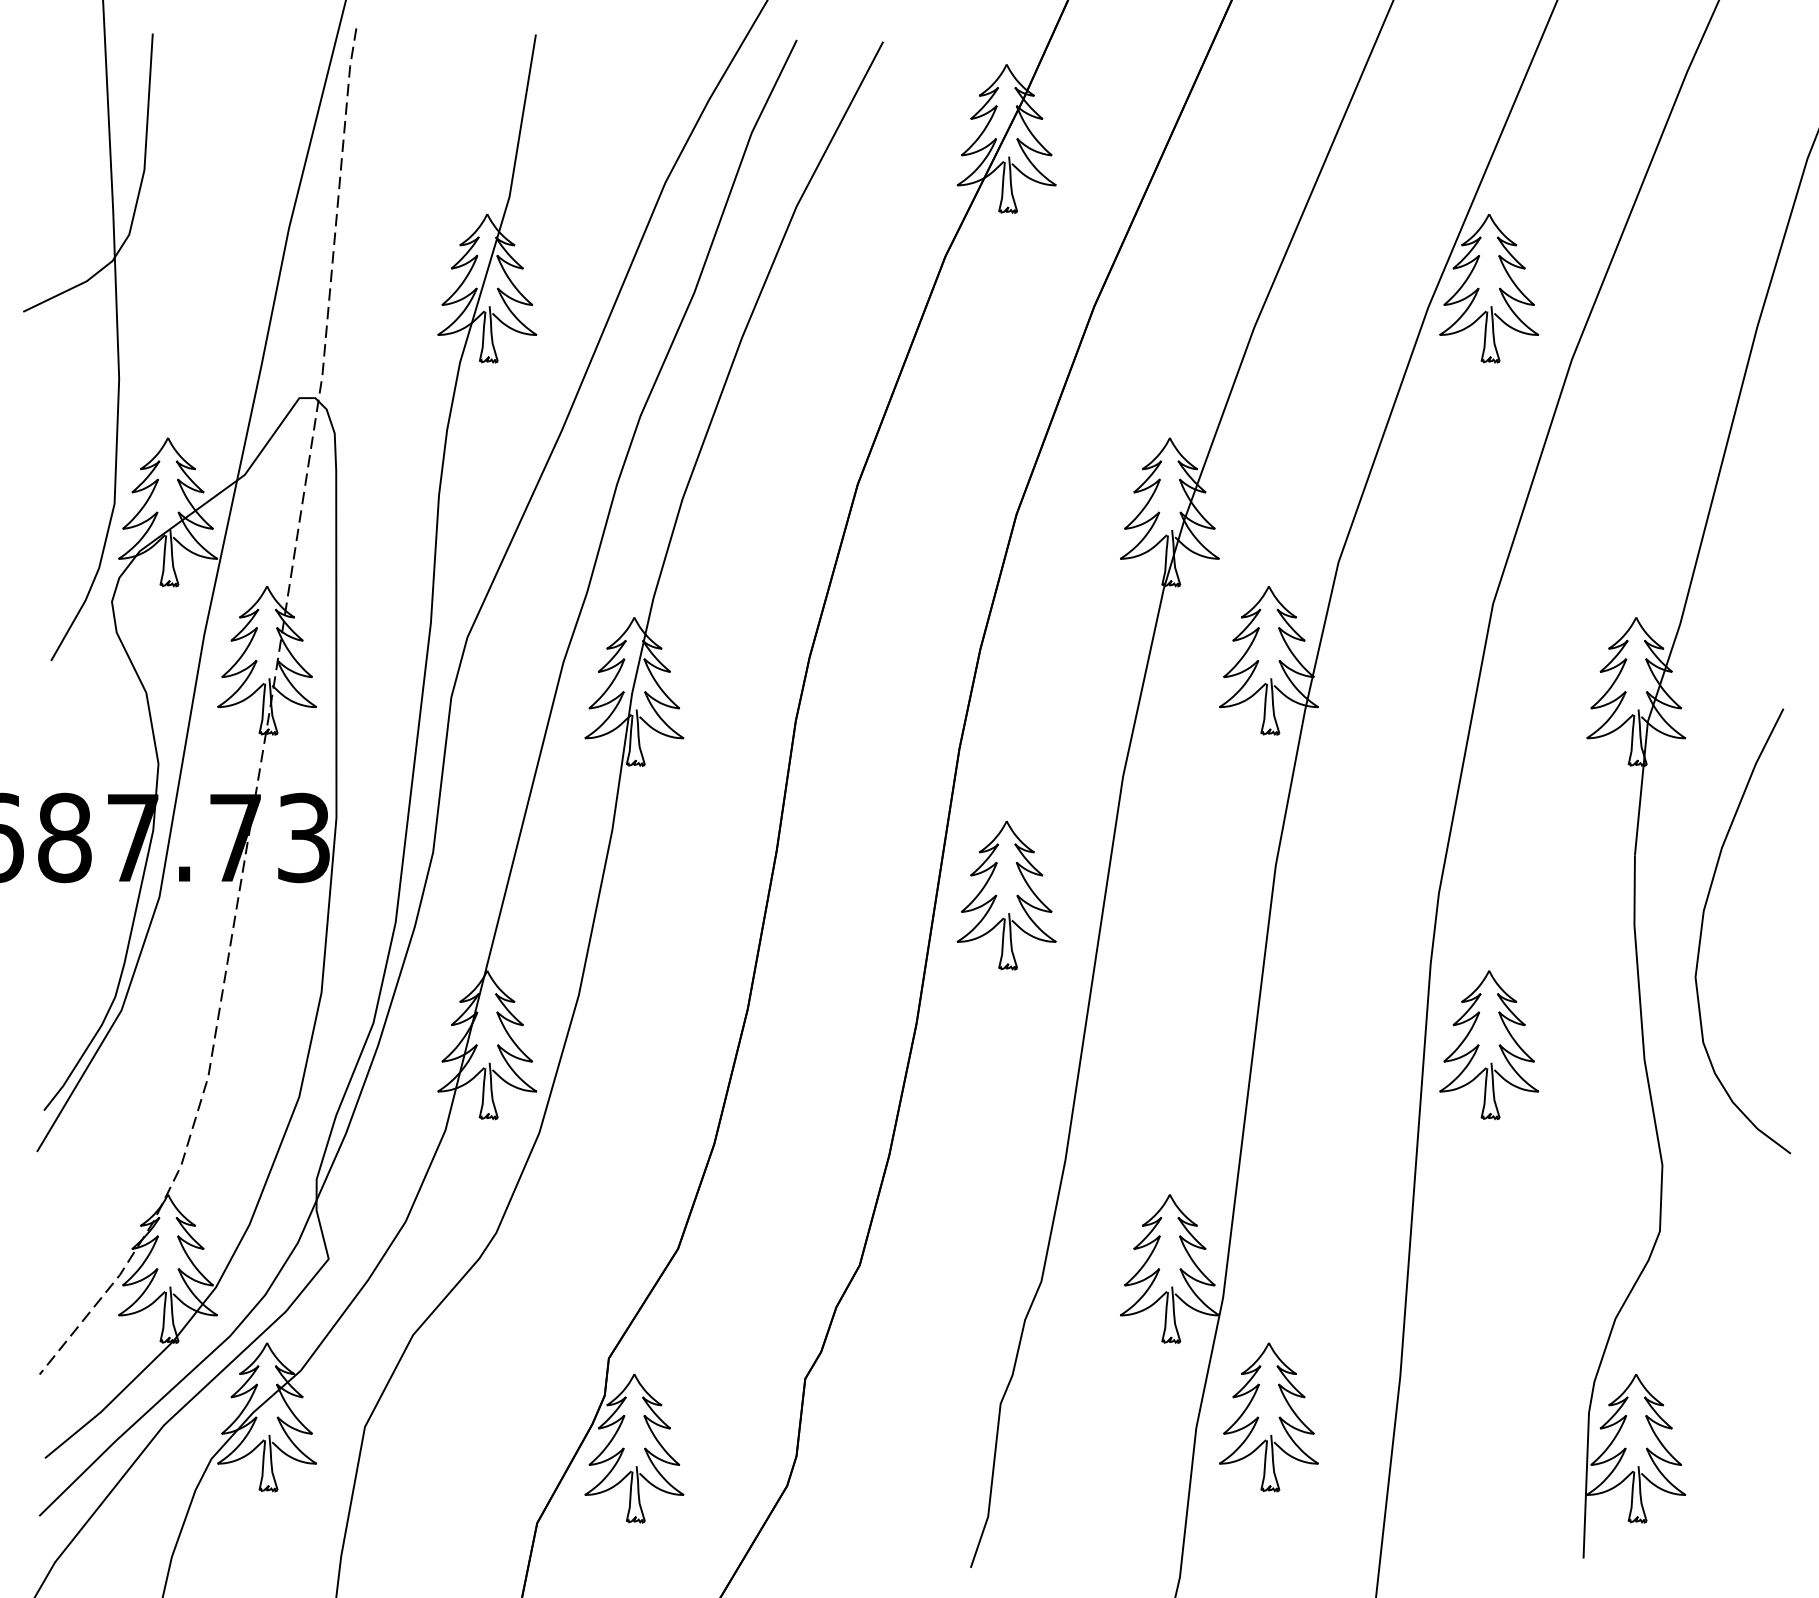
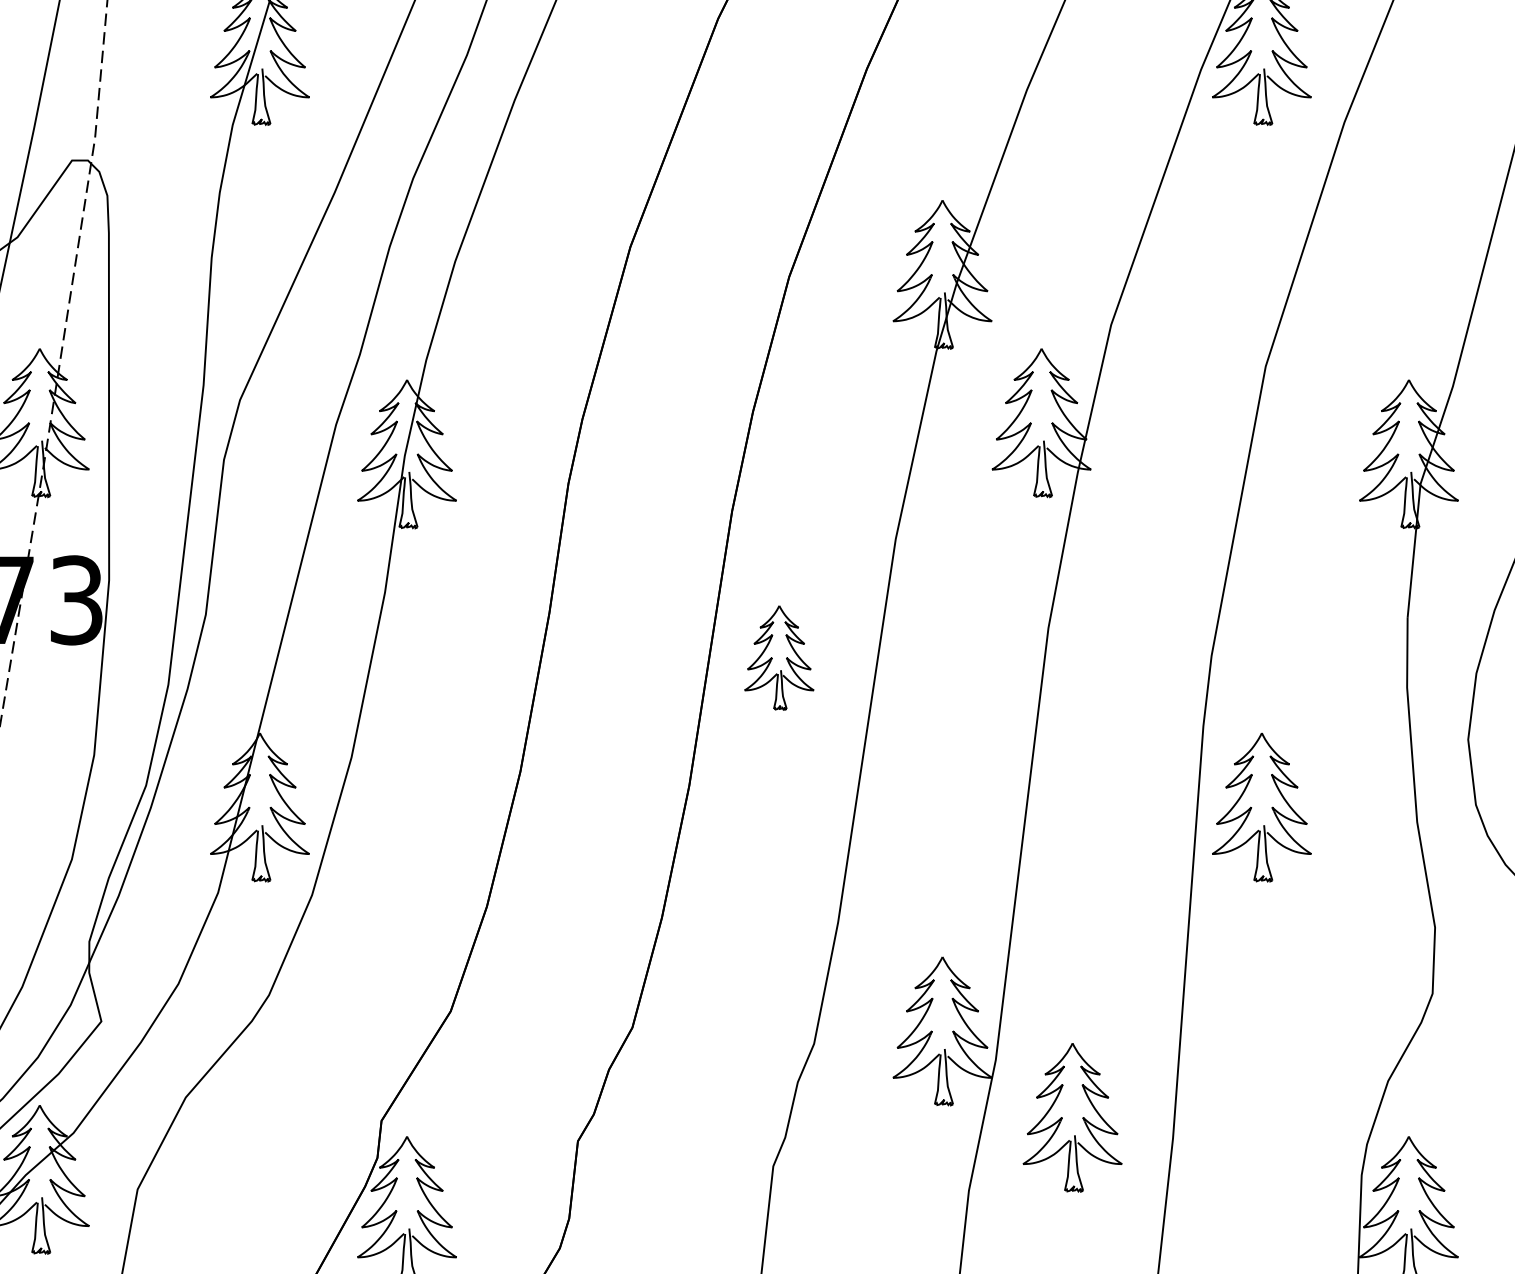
part: (1006, 895) -> (779, 657), size x0.7
part: (1268, 1417) -> (1072, 1117), moved

